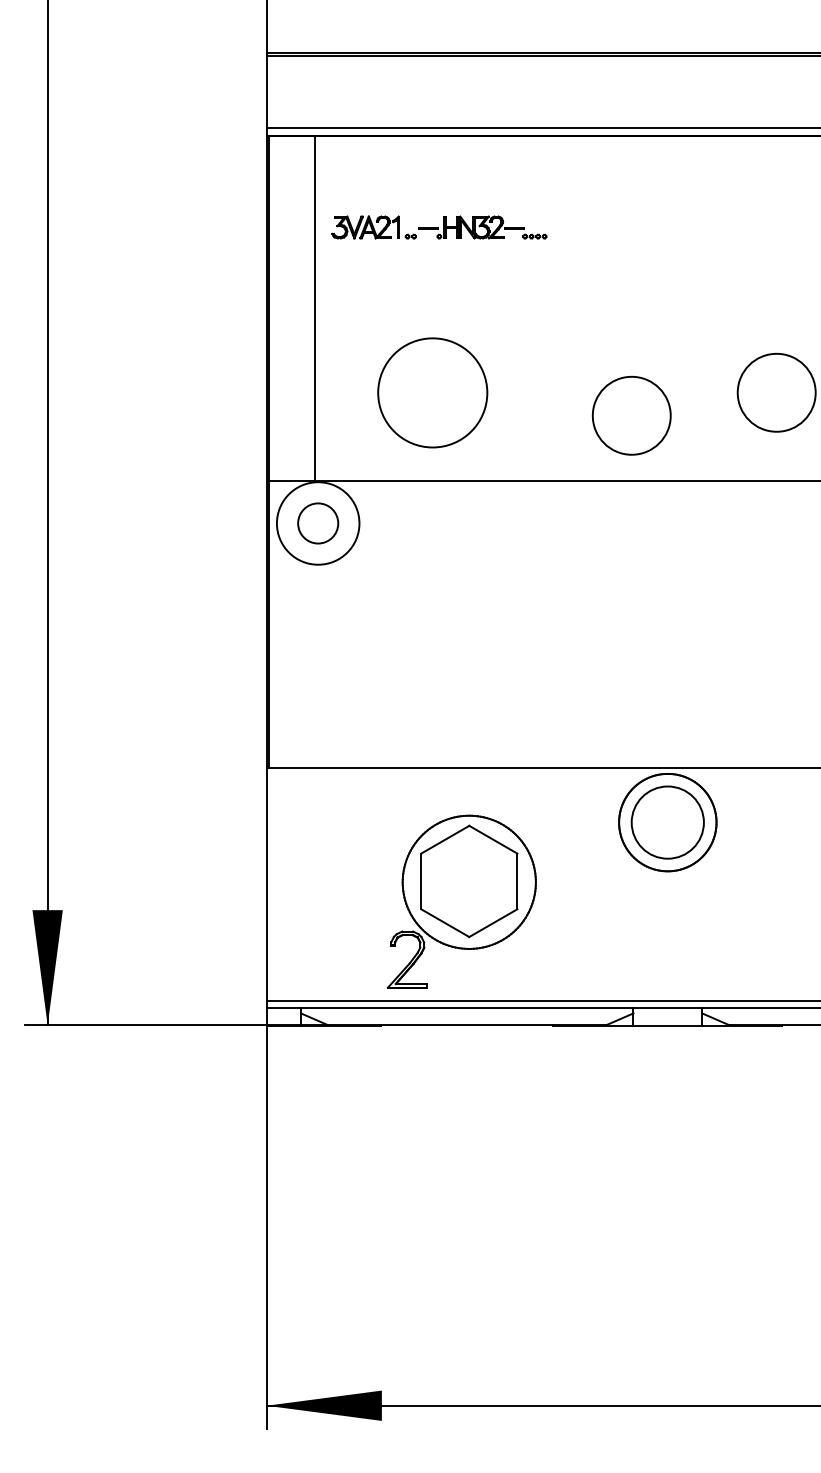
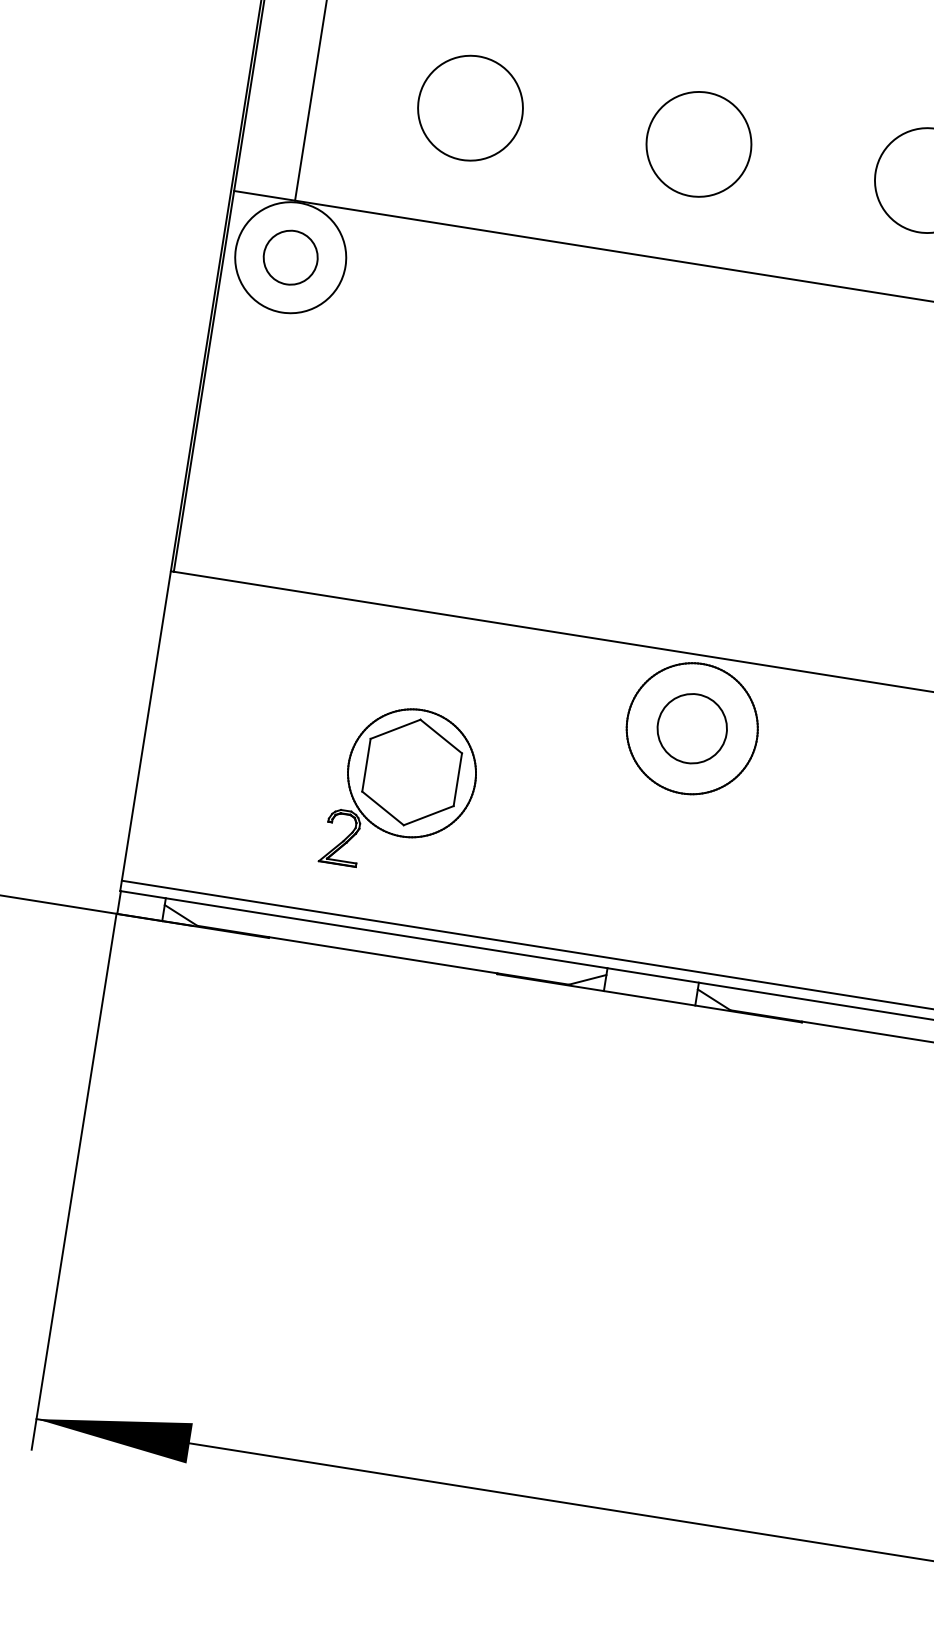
circle: (432, 392) -> (470, 107), size x0.71
circle: (631, 415) -> (698, 143), moved
circle: (667, 822) -> (691, 728), size x0.71
part: (461, 901) -> (401, 790), size x0.71

